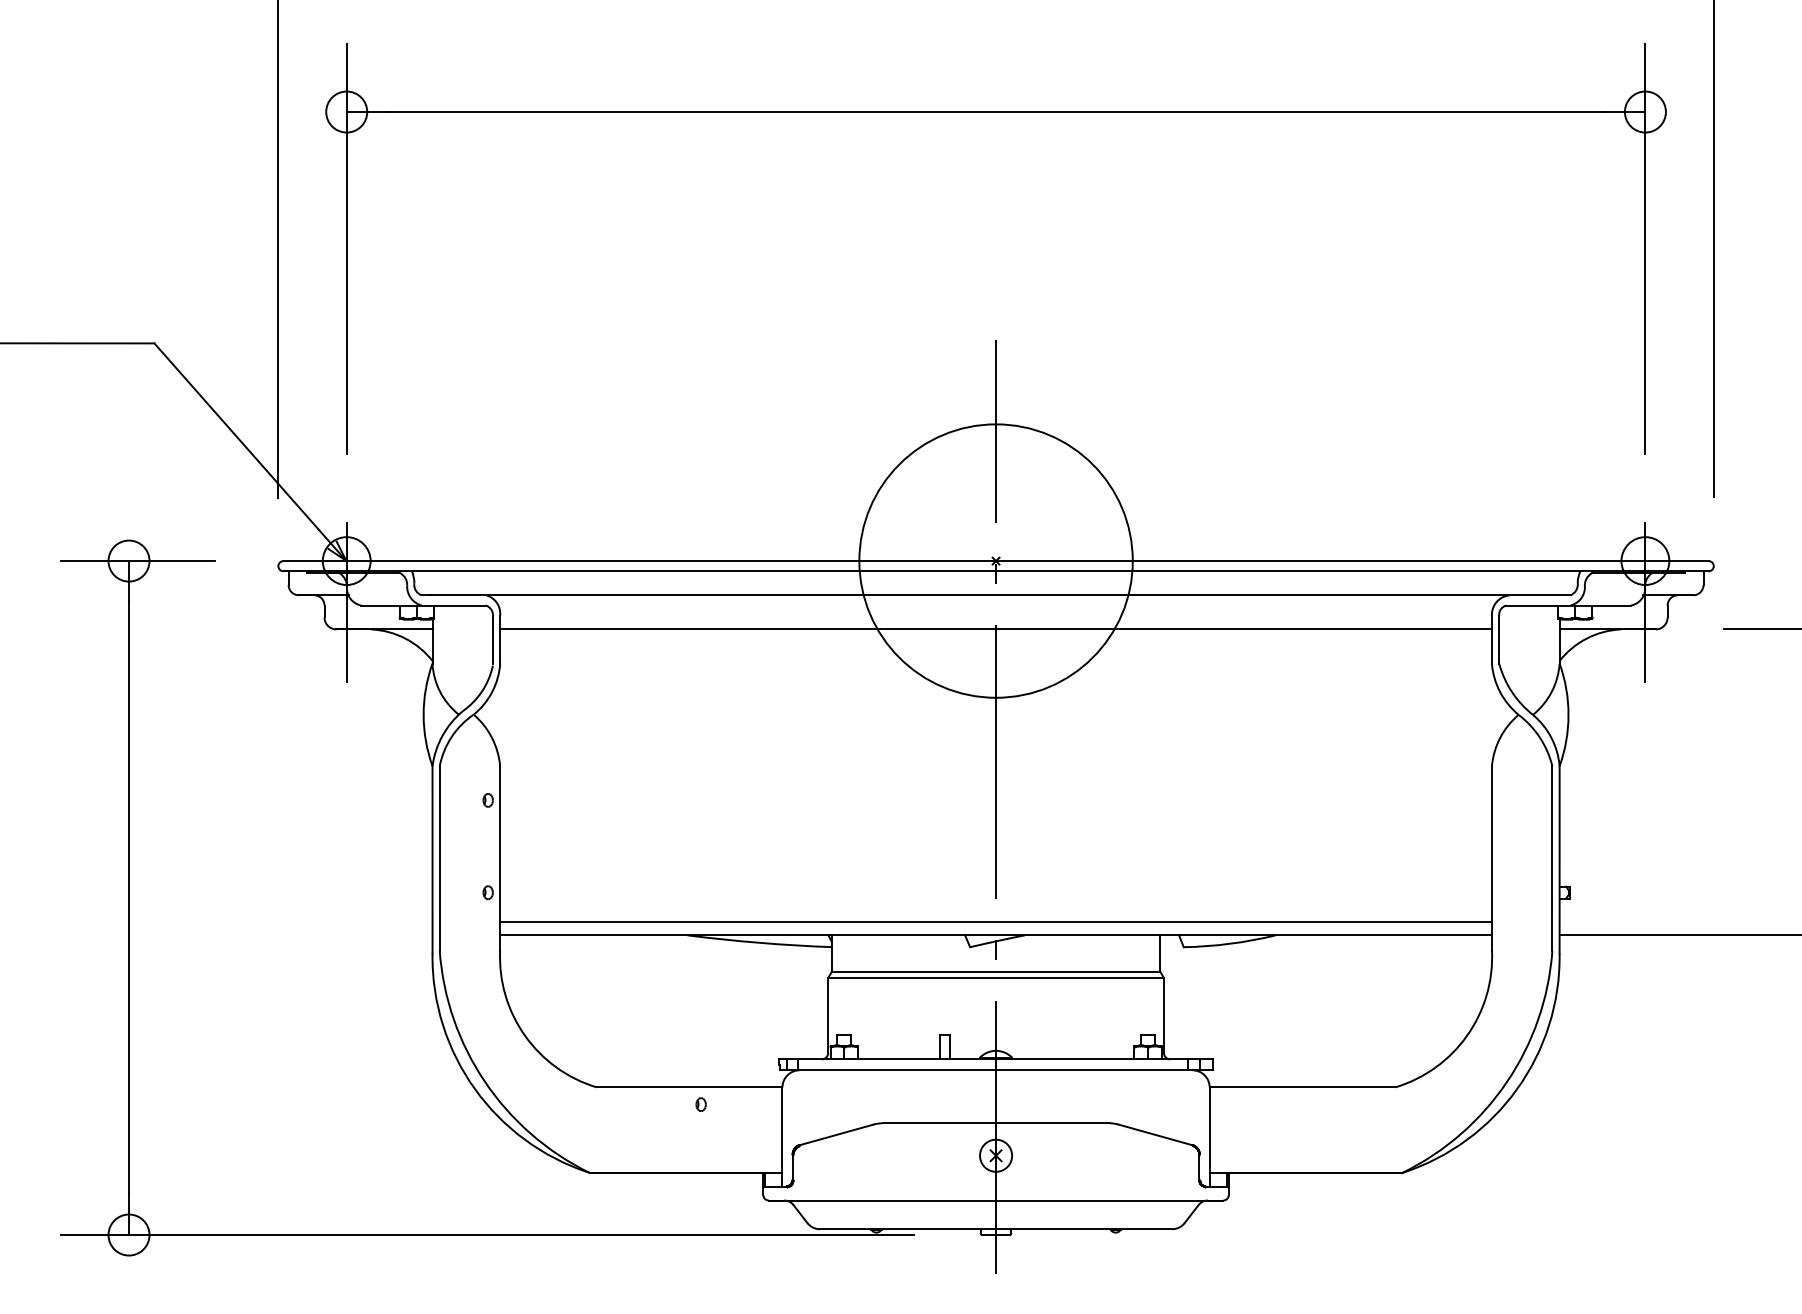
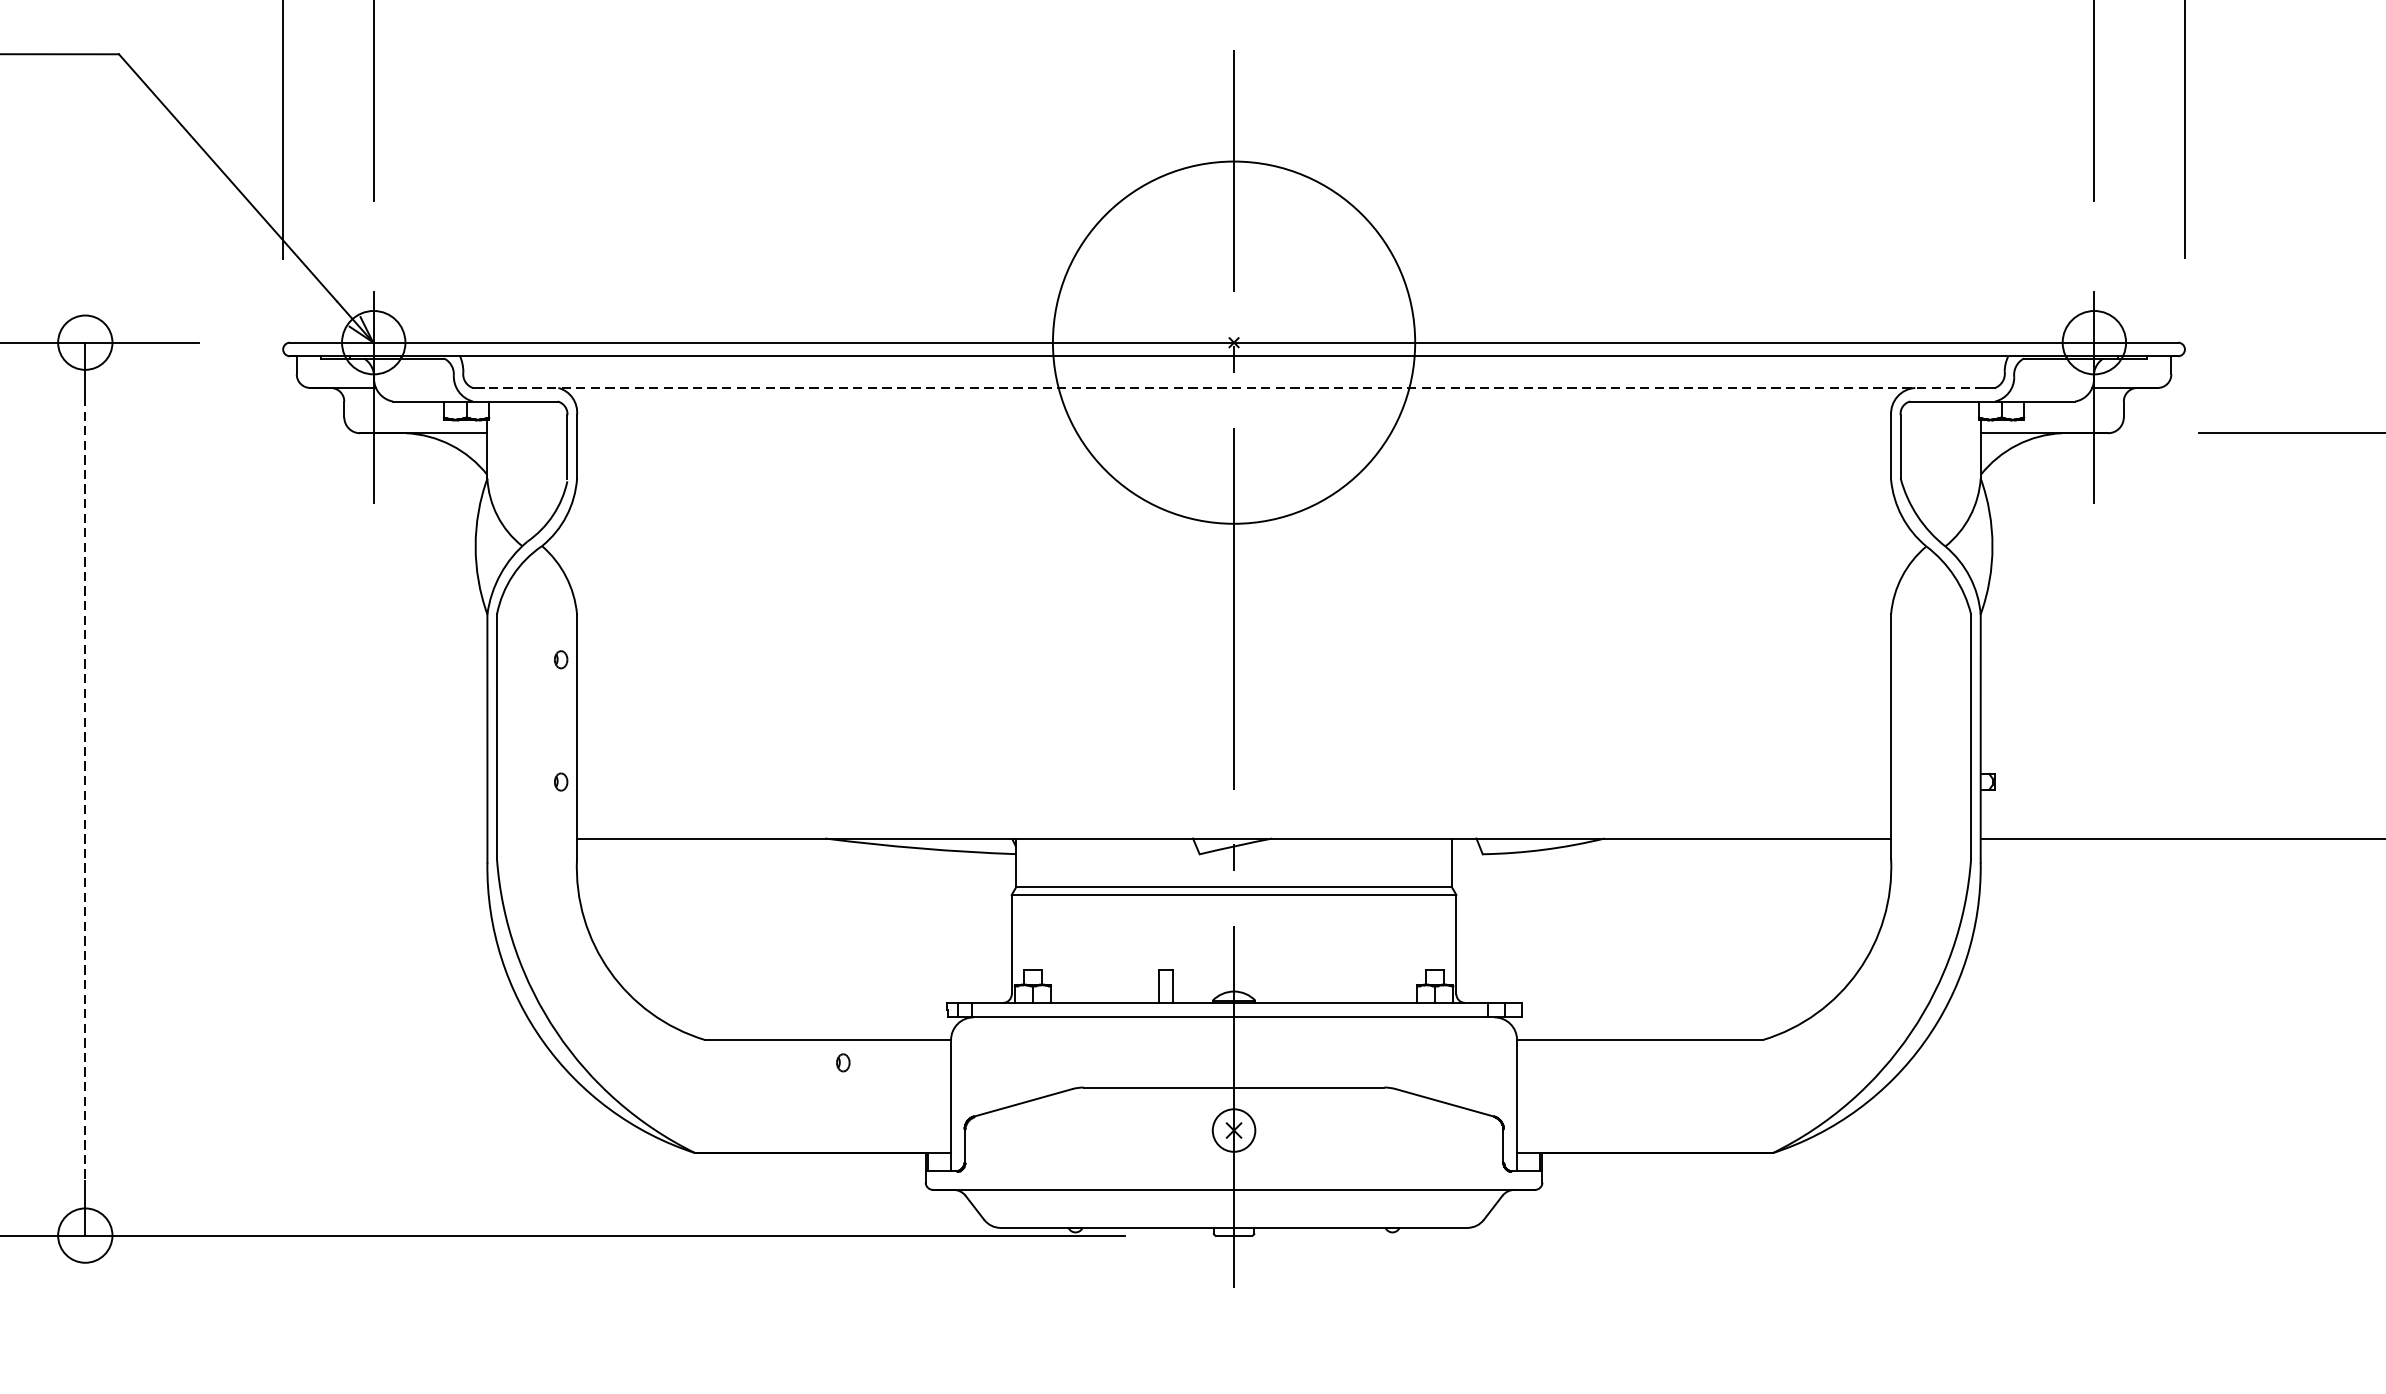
line: (995, 595) -> (1233, 388), solid -> dashed
line: (995, 629) -> (1233, 433), removed
line: (129, 898) -> (85, 789), solid -> dashed
line: (995, 921) -> (1233, 820), removed

